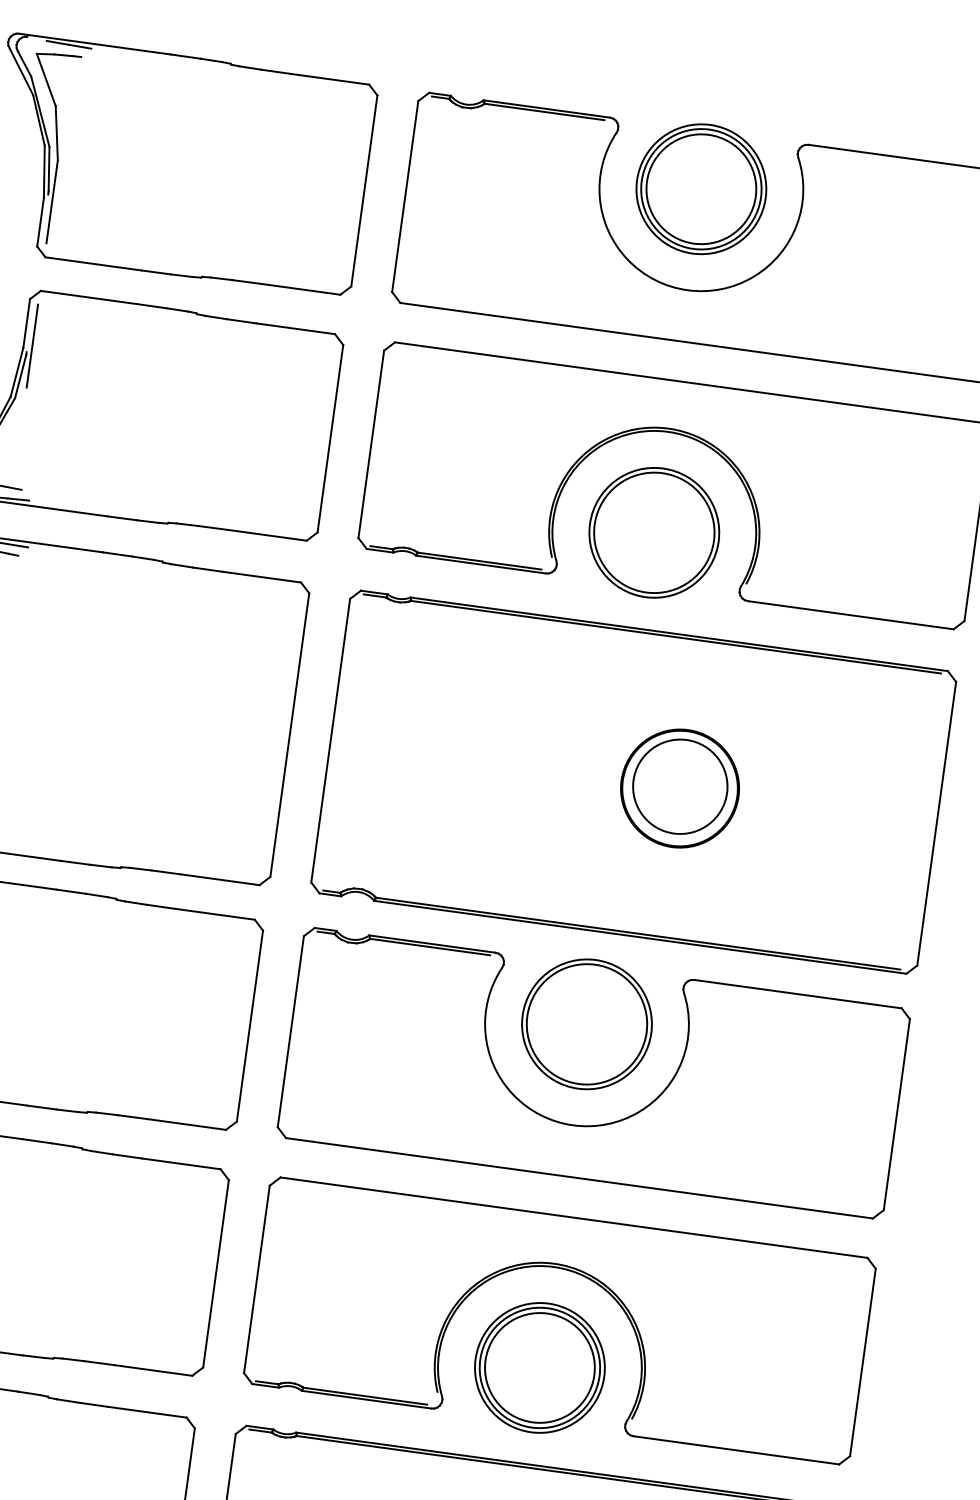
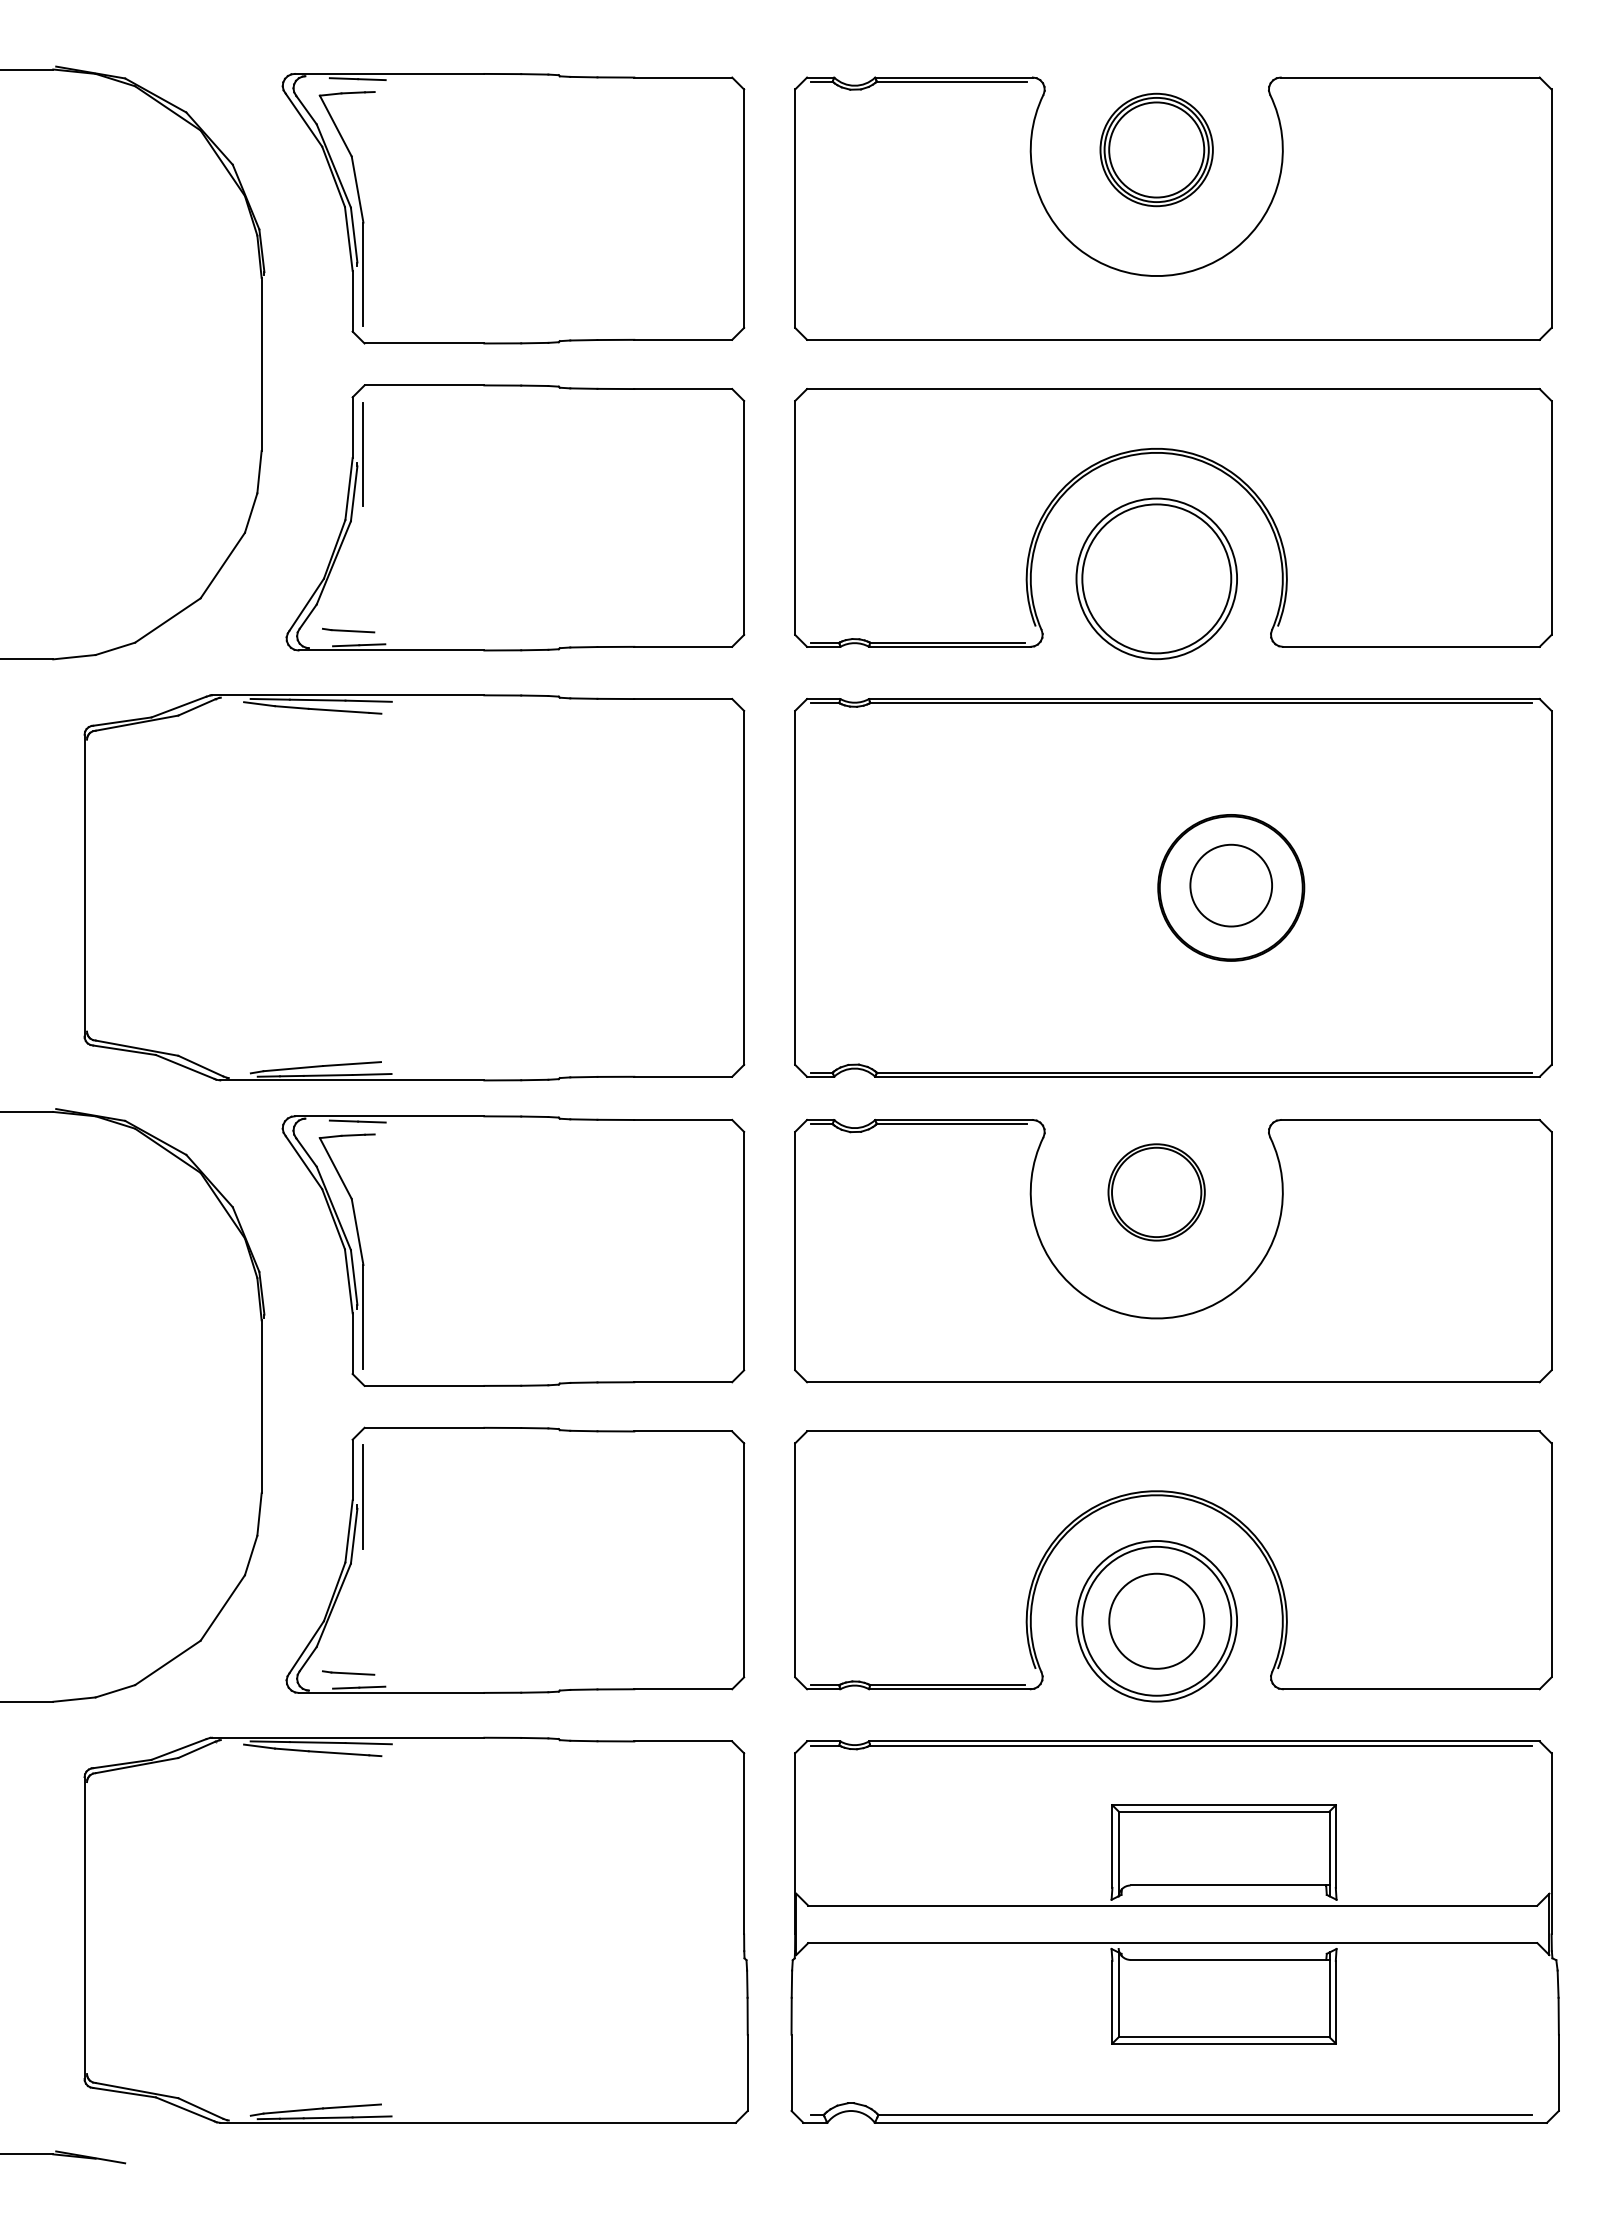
part: (701, 188) -> (1156, 149), size x0.7
circle: (679, 786) -> (1230, 885), size x0.7
part: (586, 1024) -> (1156, 1192), size x0.6
circle: (539, 1368) -> (1156, 1621), size x0.7

